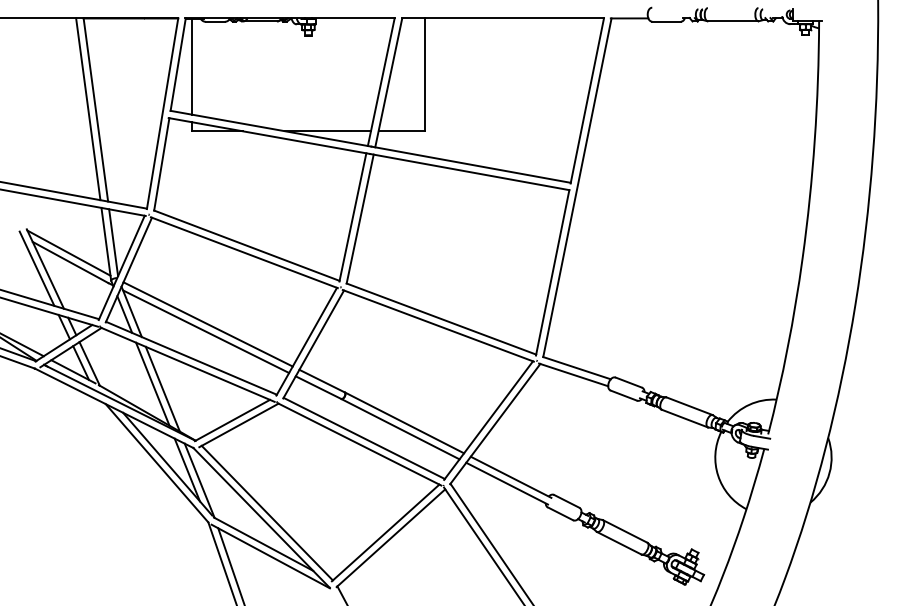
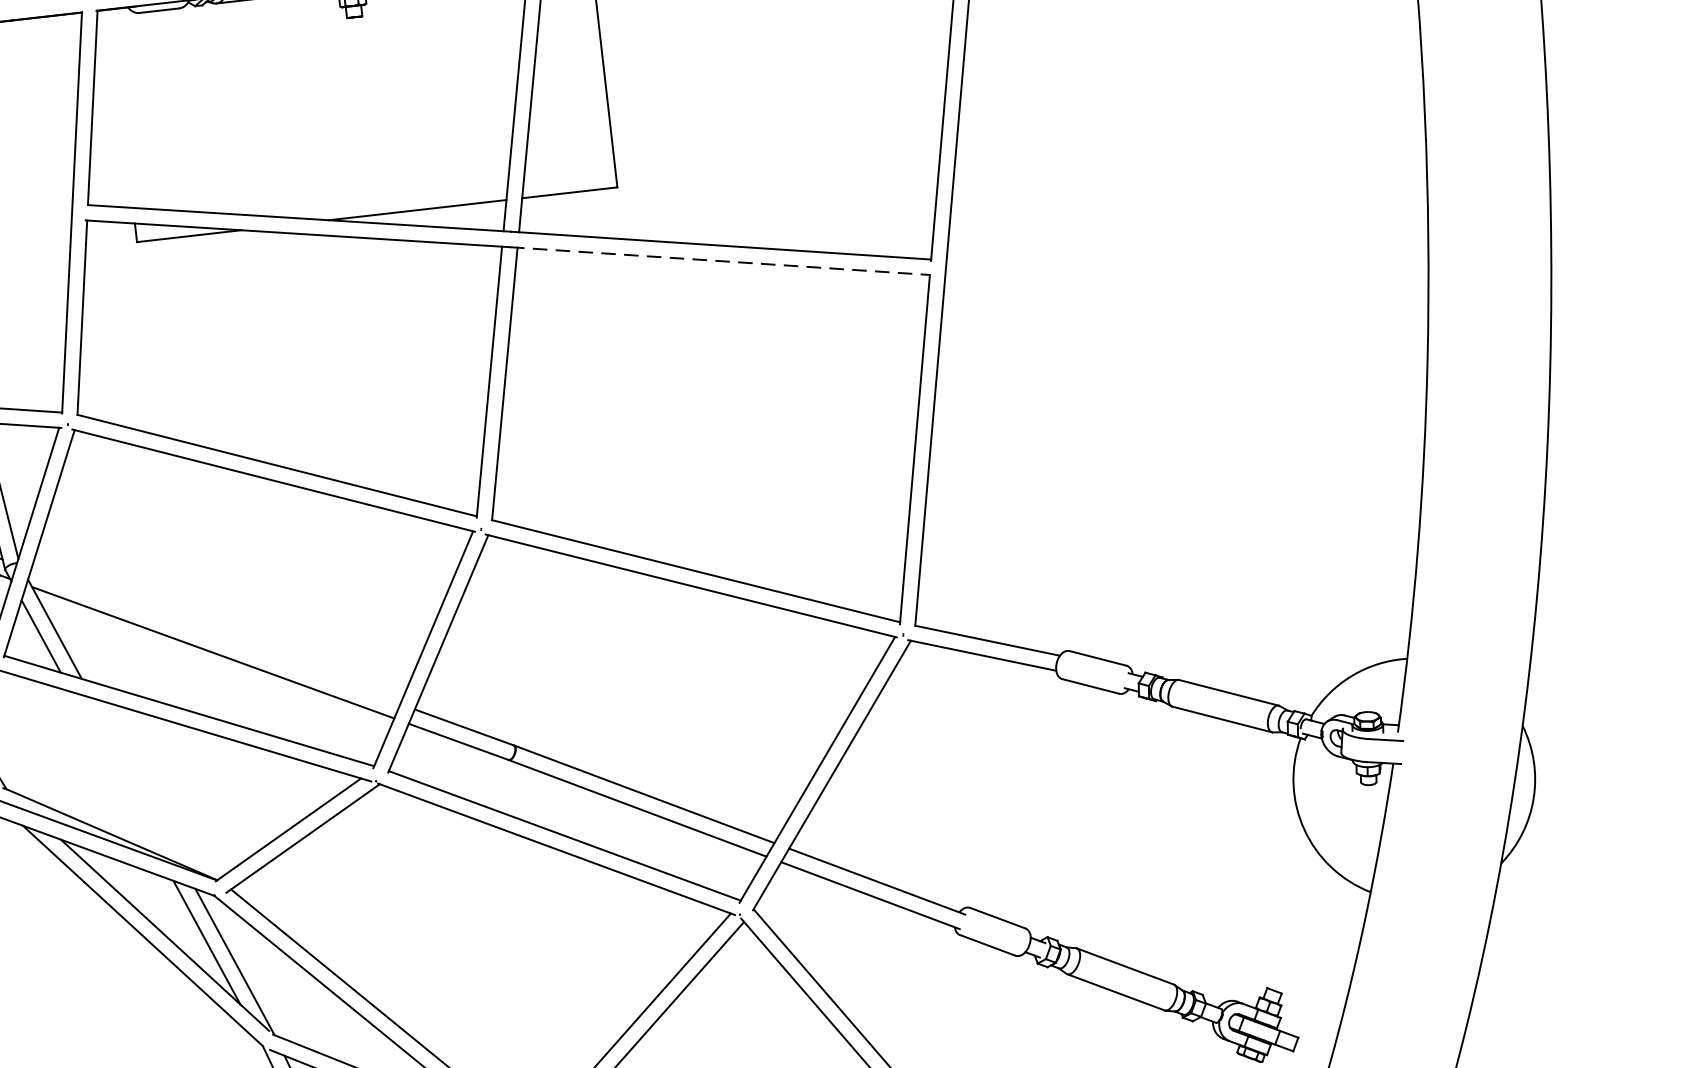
line: (192, 66) -> (122, 108), removed
line: (470, 172) -> (721, 261), solid -> dashed
line: (207, 324) -> (214, 637), removed
line: (152, 383) -> (114, 772), removed
line: (162, 388) -> (136, 780), removed

